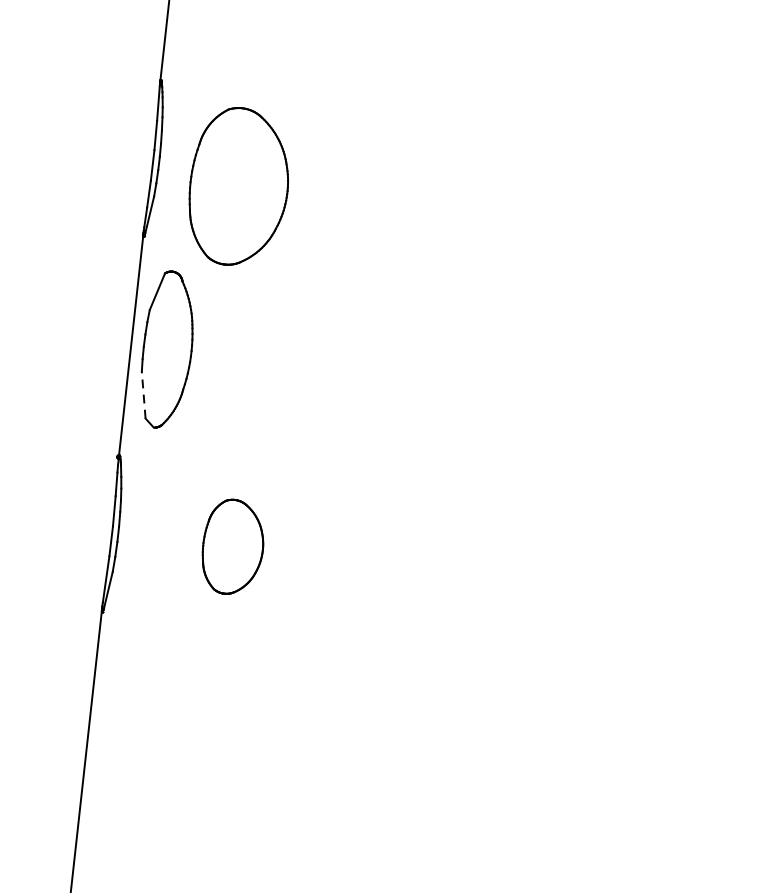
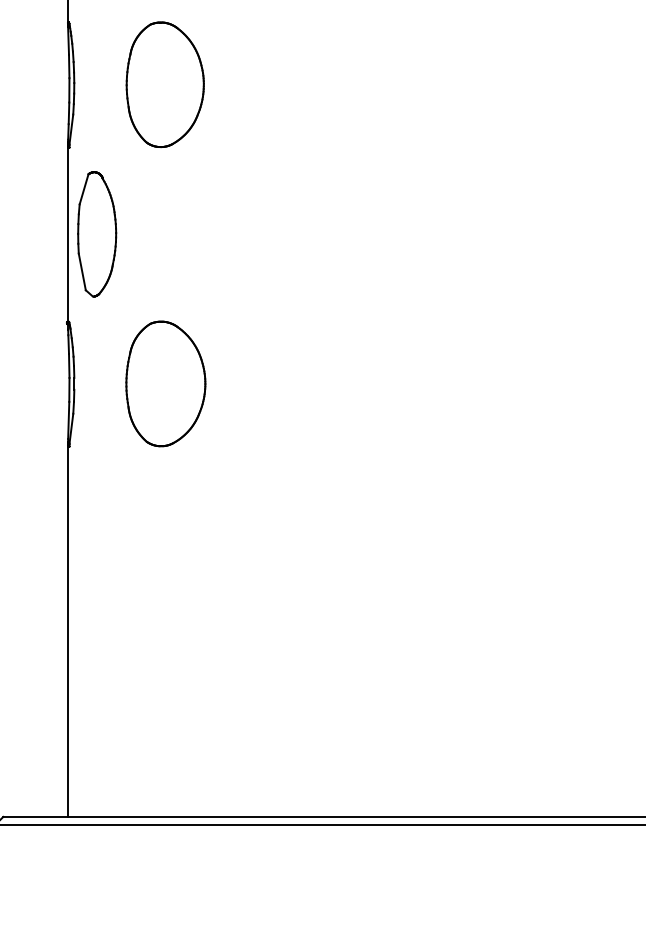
part: (238, 186) -> (164, 84), moved
line: (144, 394) -> (82, 271), dashed -> solid
part: (232, 546) -> (165, 383), size x1.67

